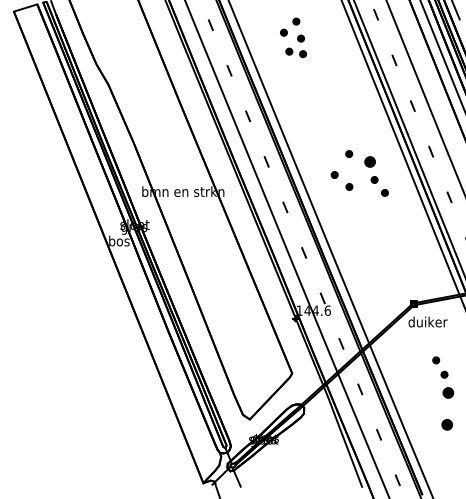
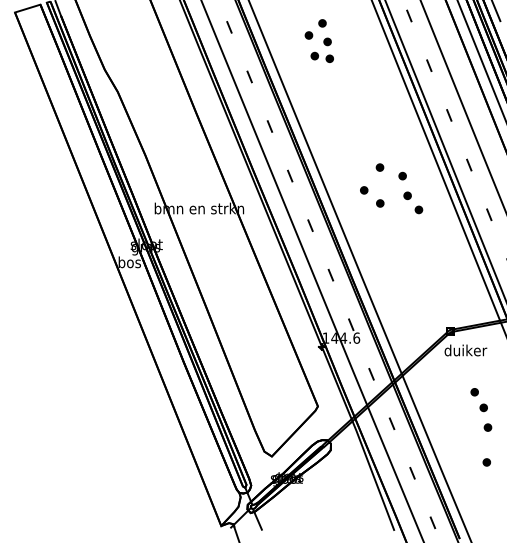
part: (369, 161) -> (402, 175), size x0.62
part: (447, 392) -> (487, 427), size x0.62
part: (447, 424) -> (486, 462), size x0.62

